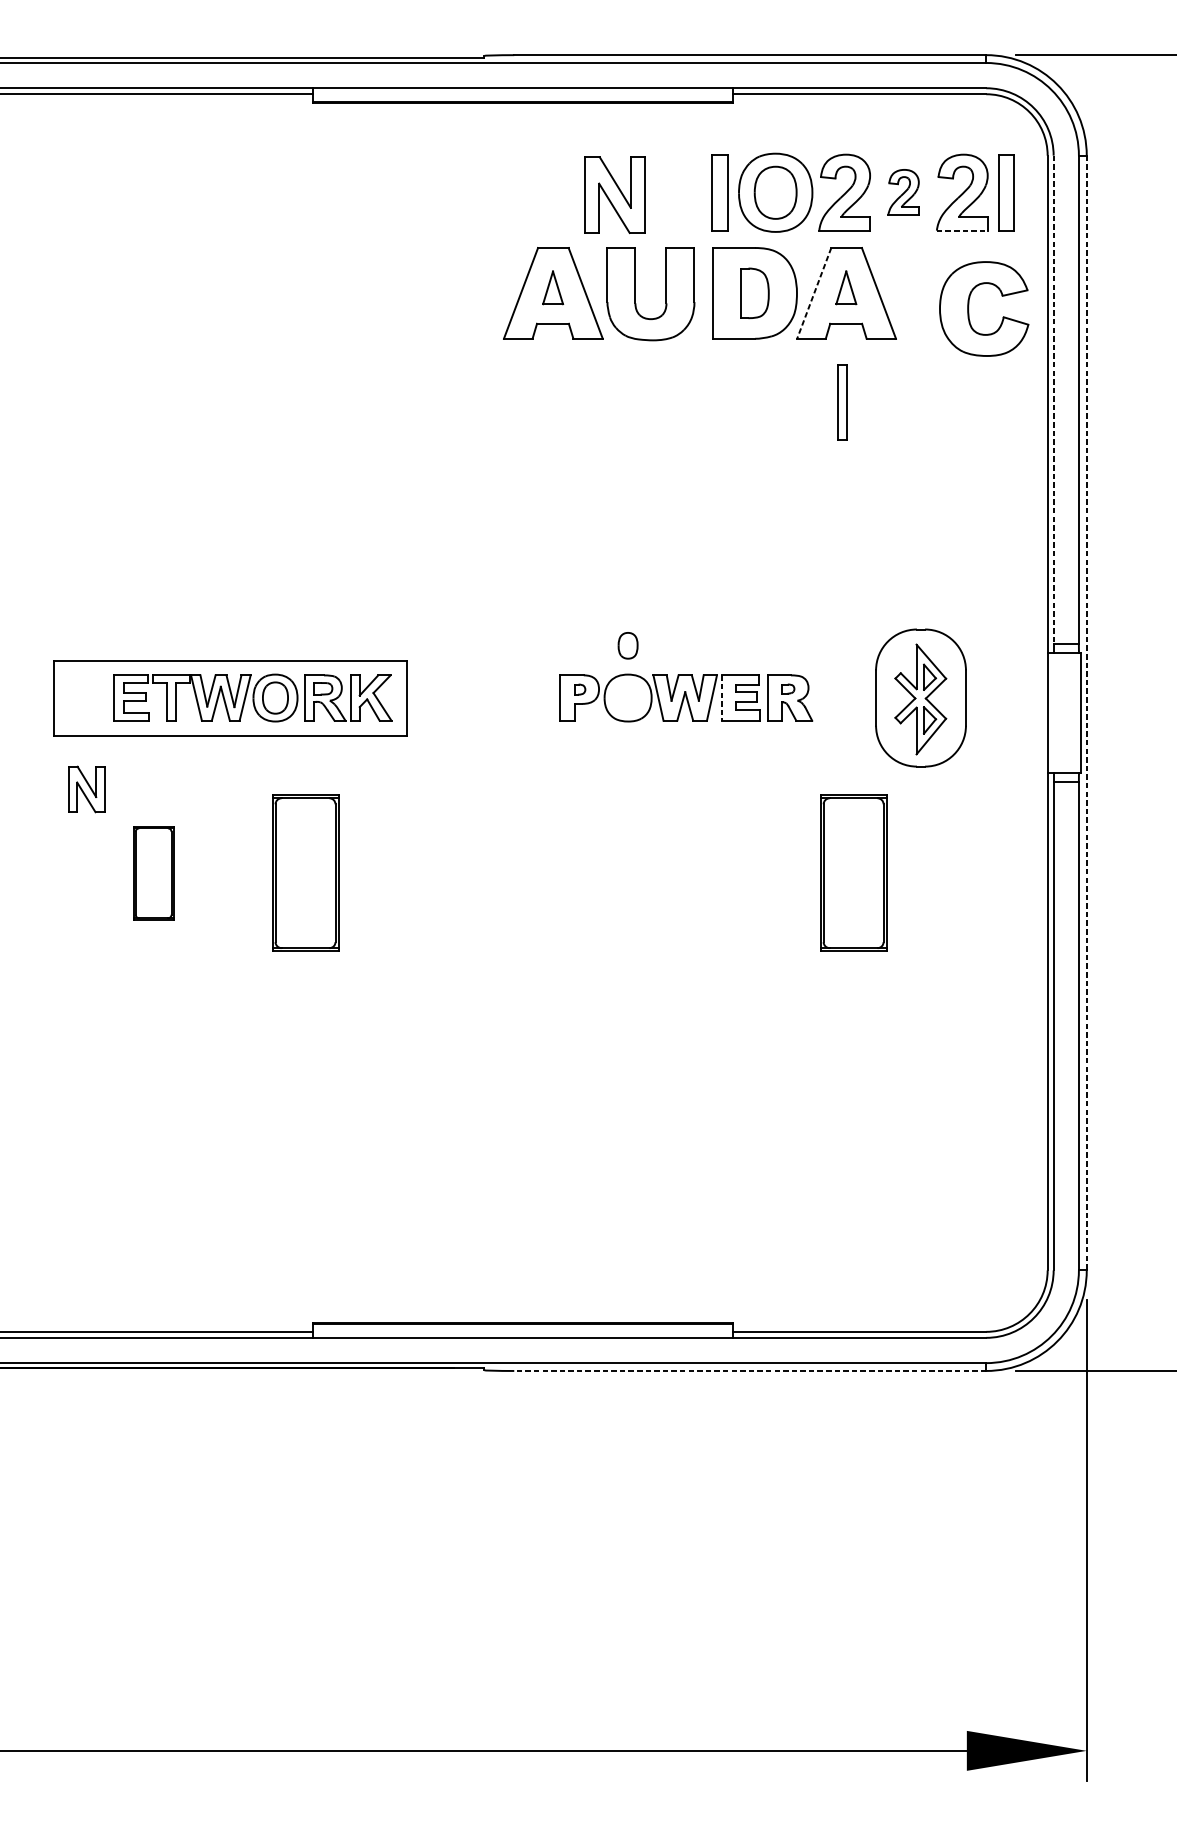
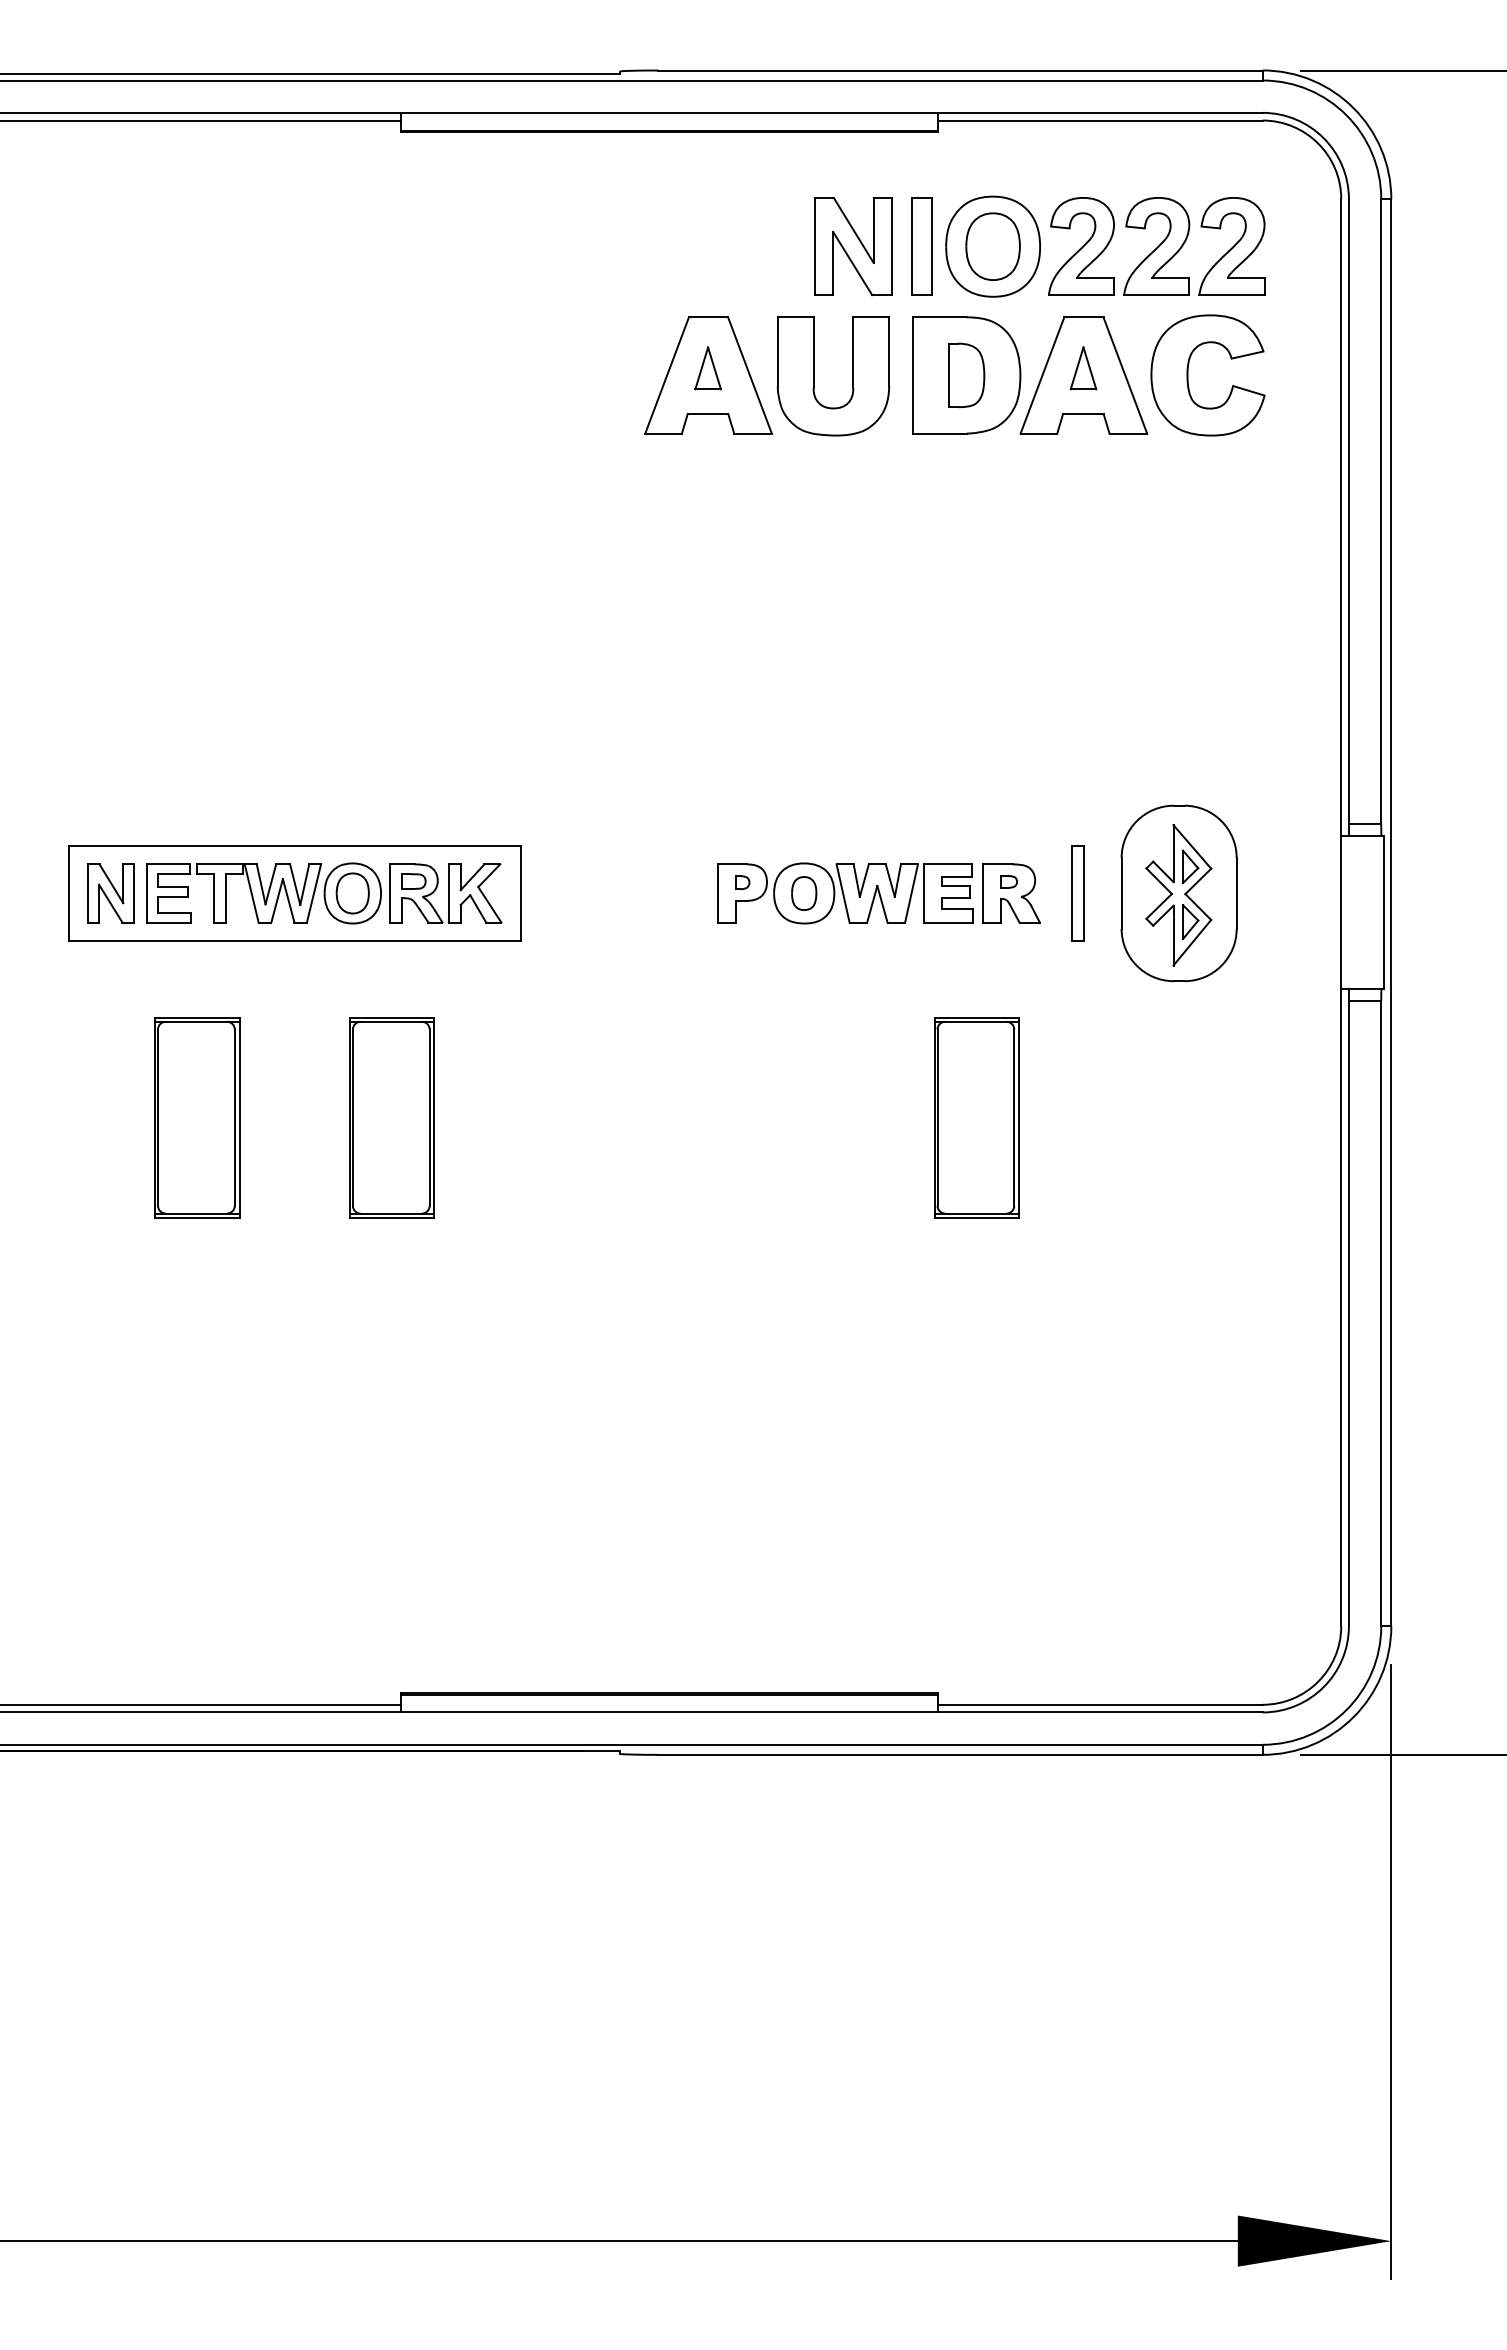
part: (903, 192) -> (1156, 246), size x1.67
part: (1006, 192) -> (1288, 246), removed
part: (615, 194) -> (853, 246), moved
line: (961, 230) -> (1231, 295), dashed -> solid
line: (814, 293) -> (1042, 375), dashed -> solid
part: (968, 309) -> (1188, 375), moved
line: (1053, 399) -> (1348, 511), dashed -> solid
part: (841, 402) -> (1077, 893), moved
part: (628, 645) -> (804, 893), moved
line: (721, 698) -> (923, 893), dashed -> solid
line: (1086, 713) -> (1391, 913), dashed -> solid
part: (86, 789) -> (110, 893), moved
part: (154, 873) -> (197, 1117), size x1.67
part: (854, 873) -> (976, 1117), moved
line: (750, 1370) -> (960, 1754), dashed -> solid

